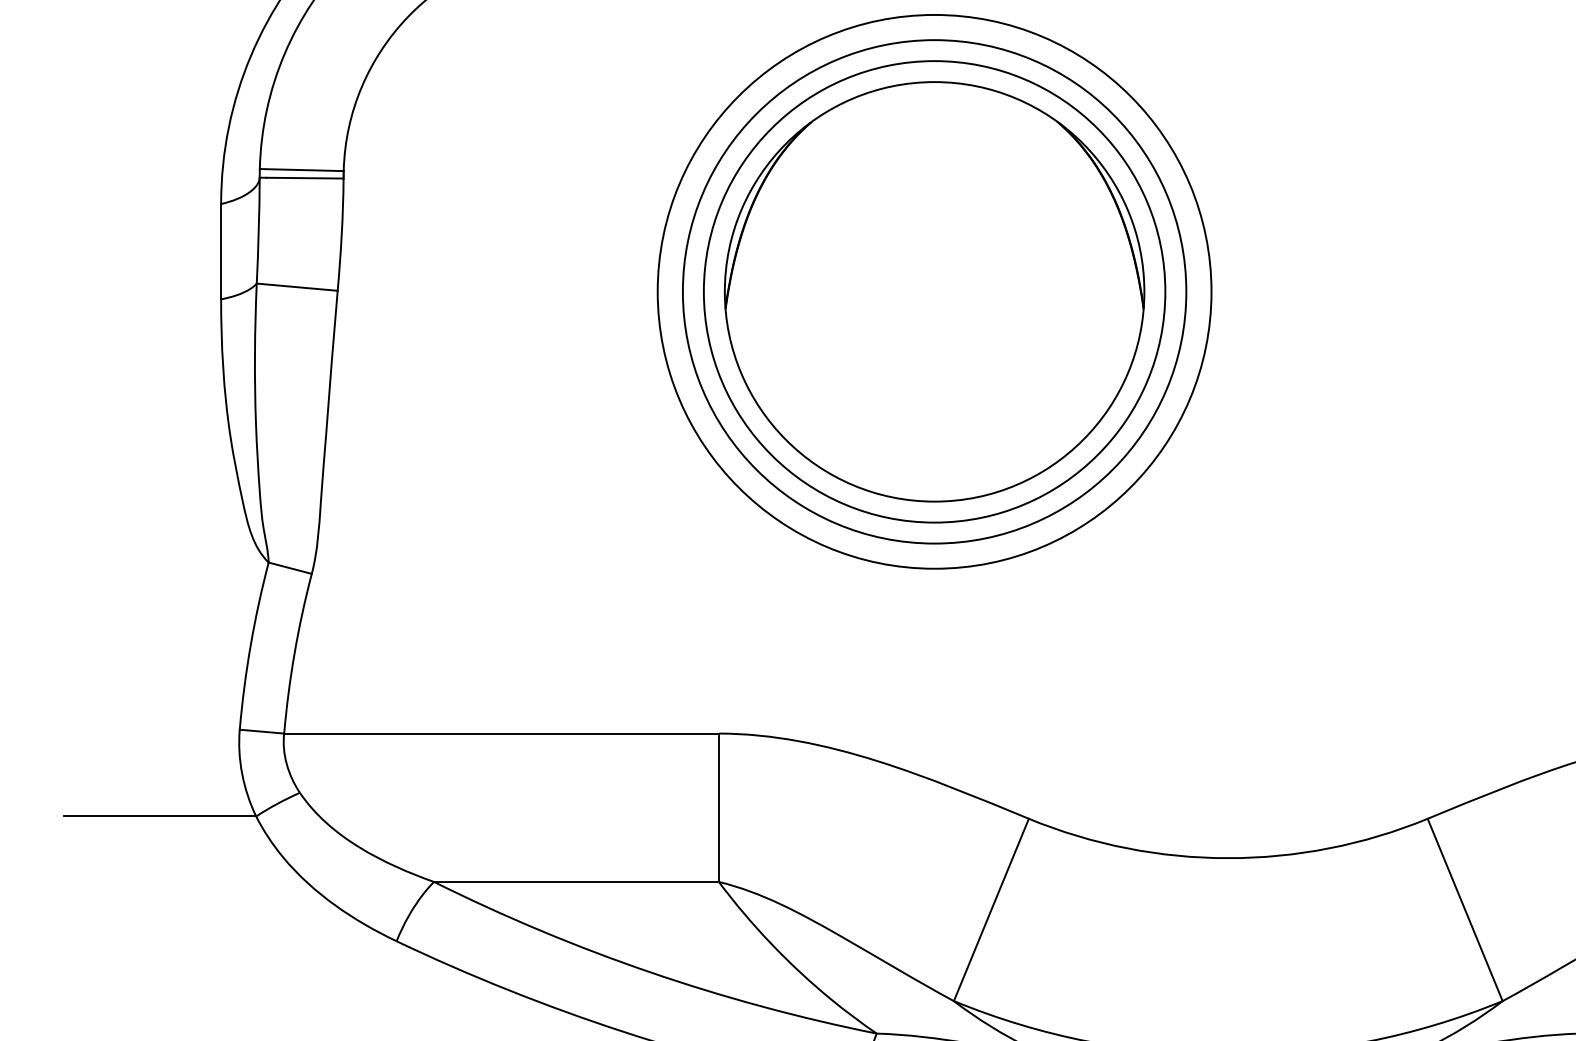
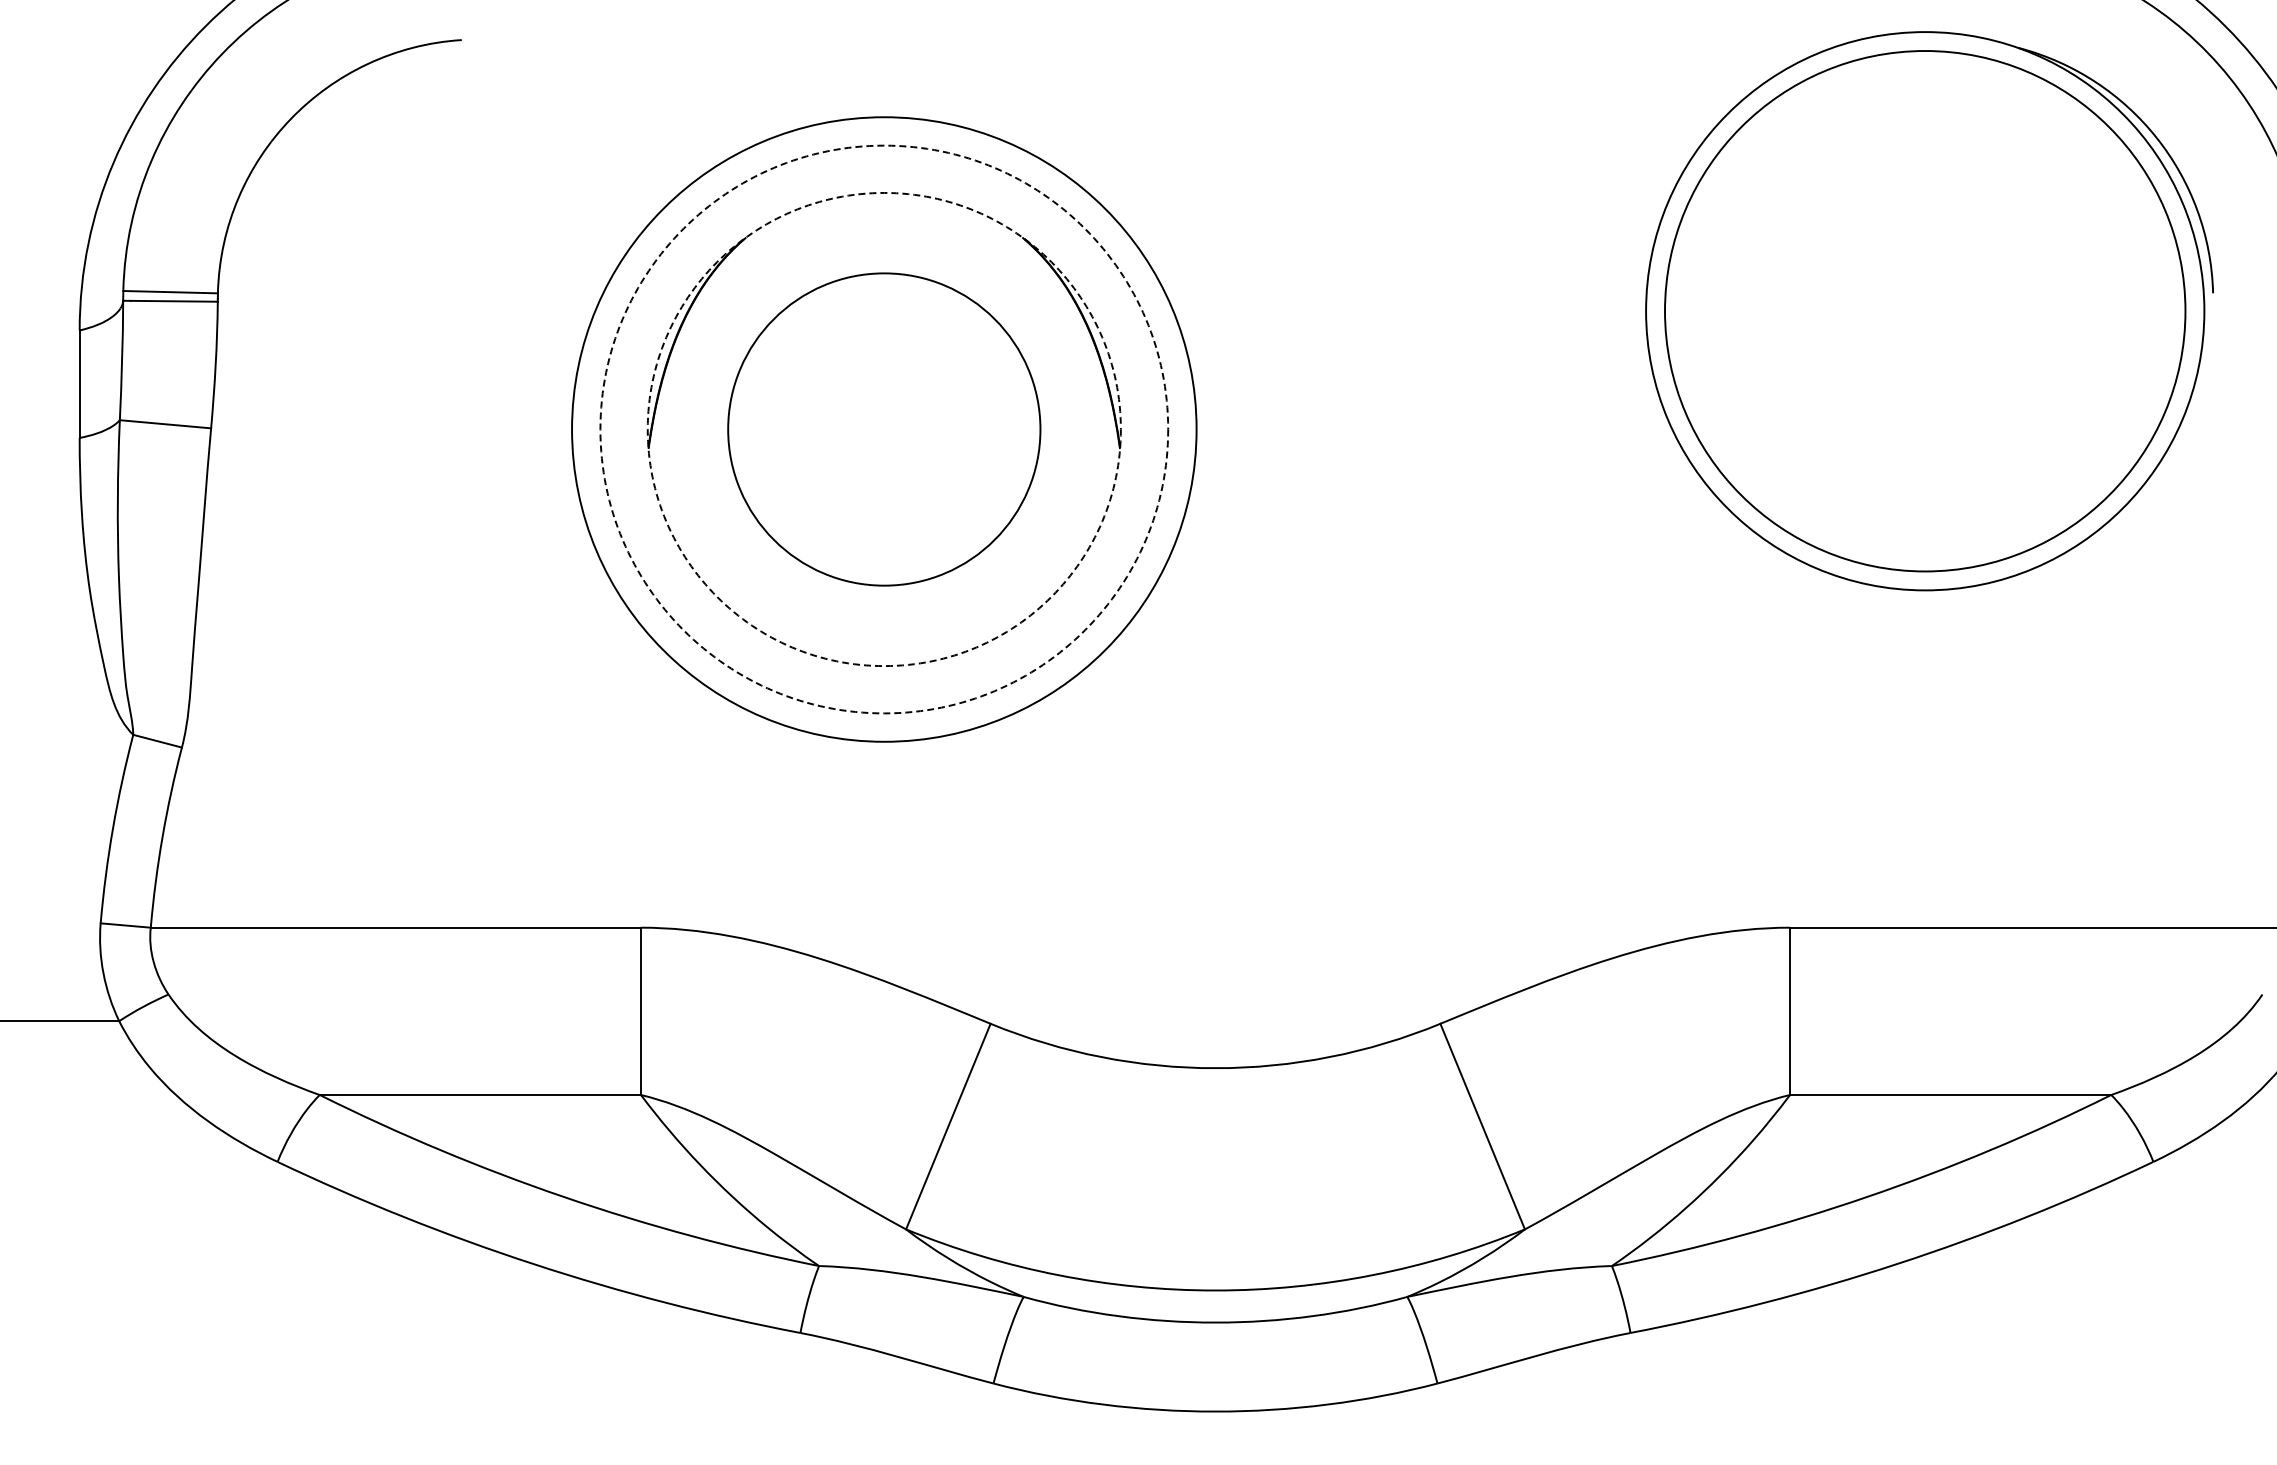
circle: (933, 291) -> (883, 429), solid -> dashed
circle: (934, 291) -> (884, 429), size x0.6
circle: (934, 291) -> (884, 429), solid -> dashed

